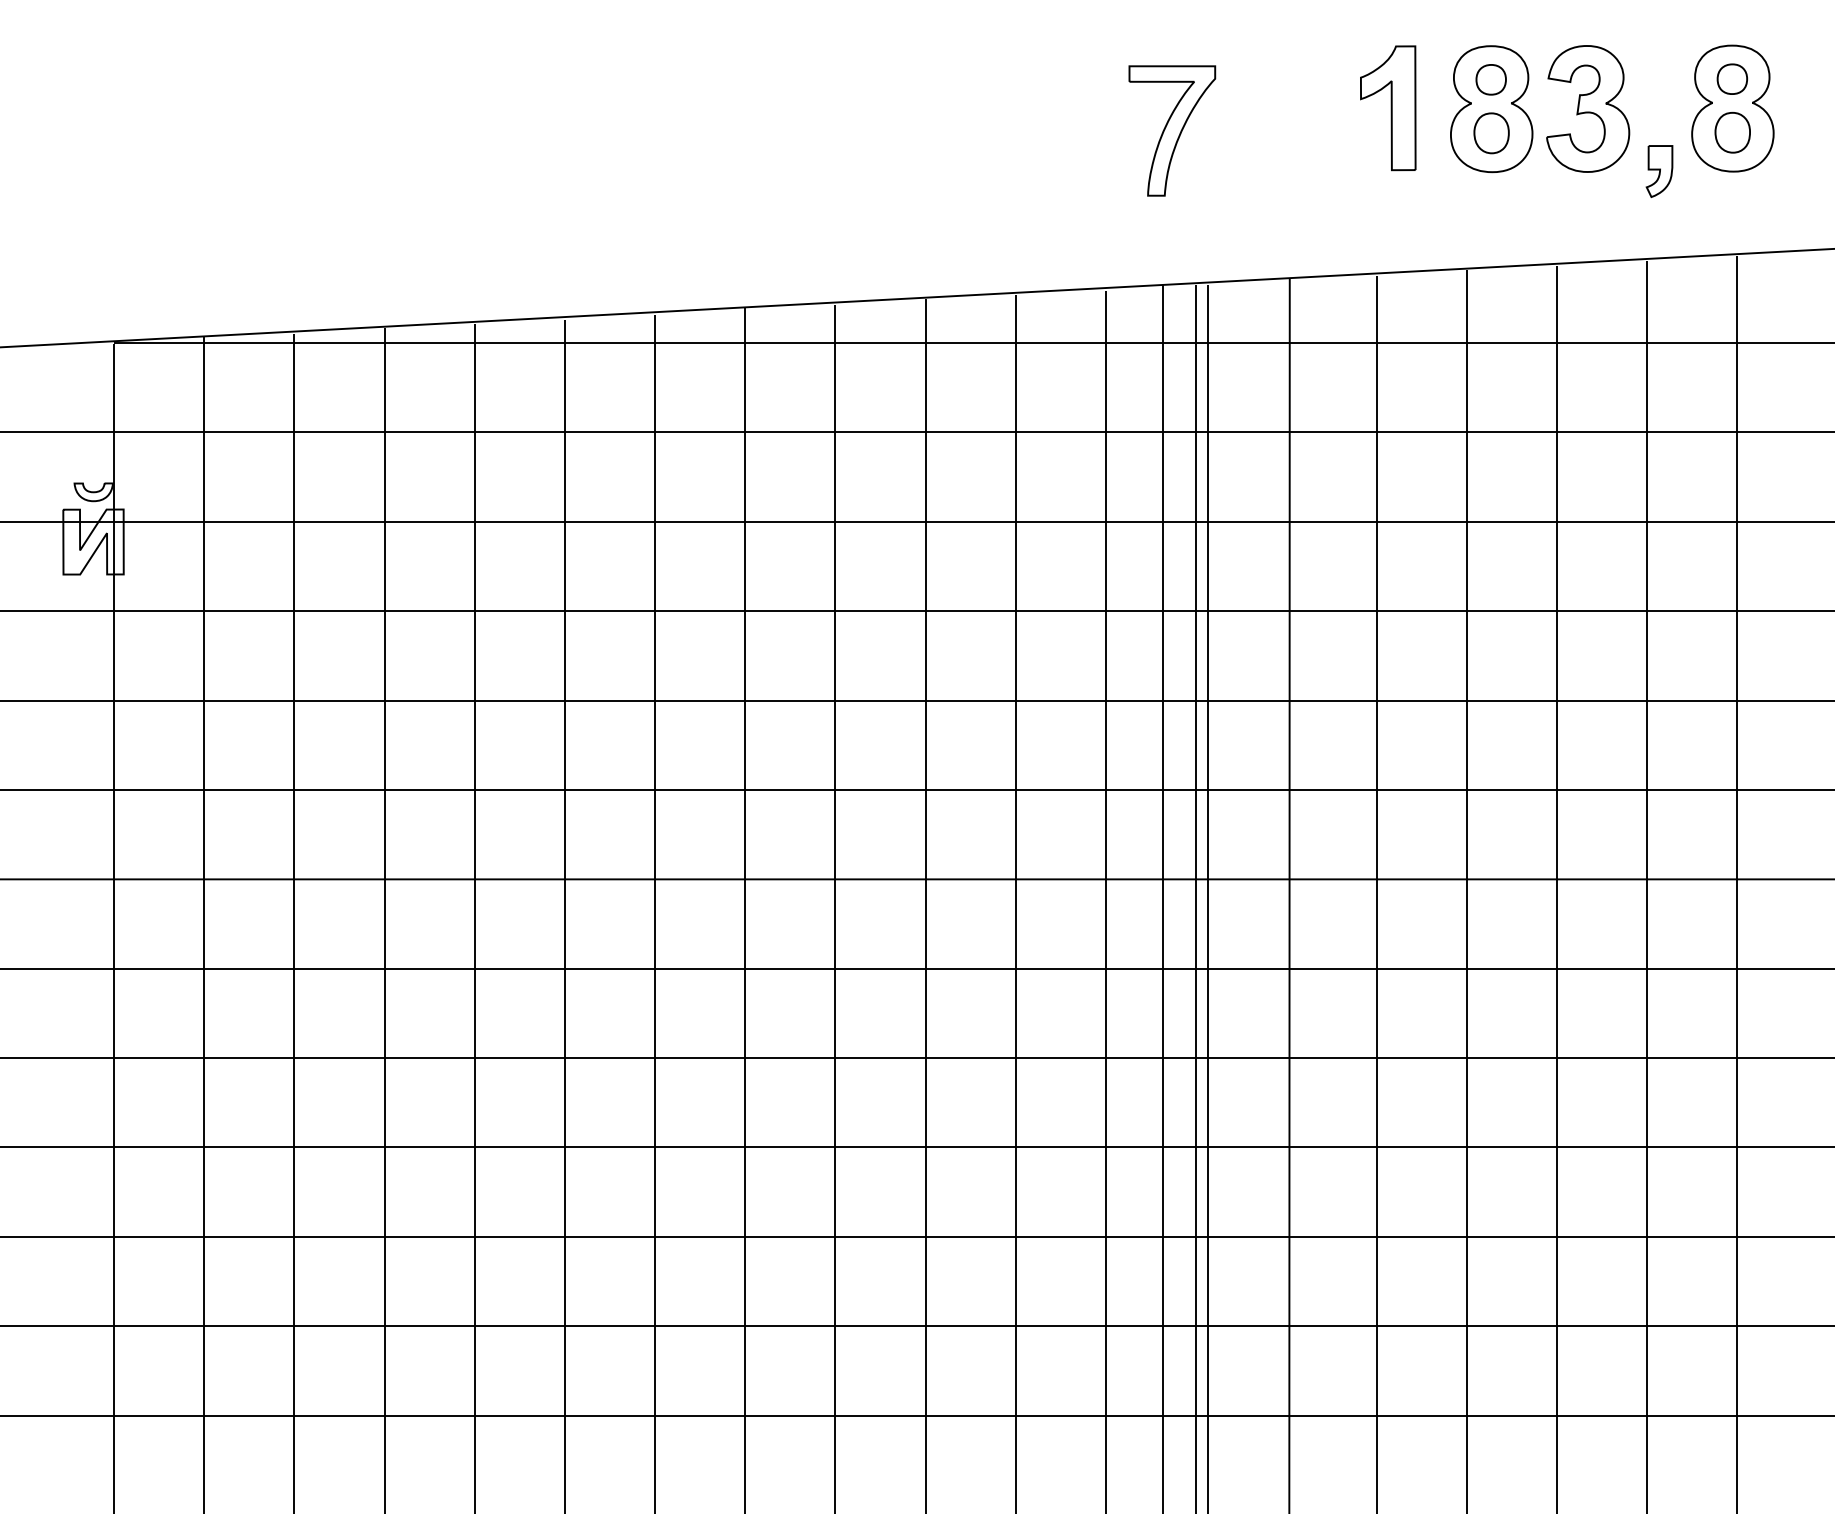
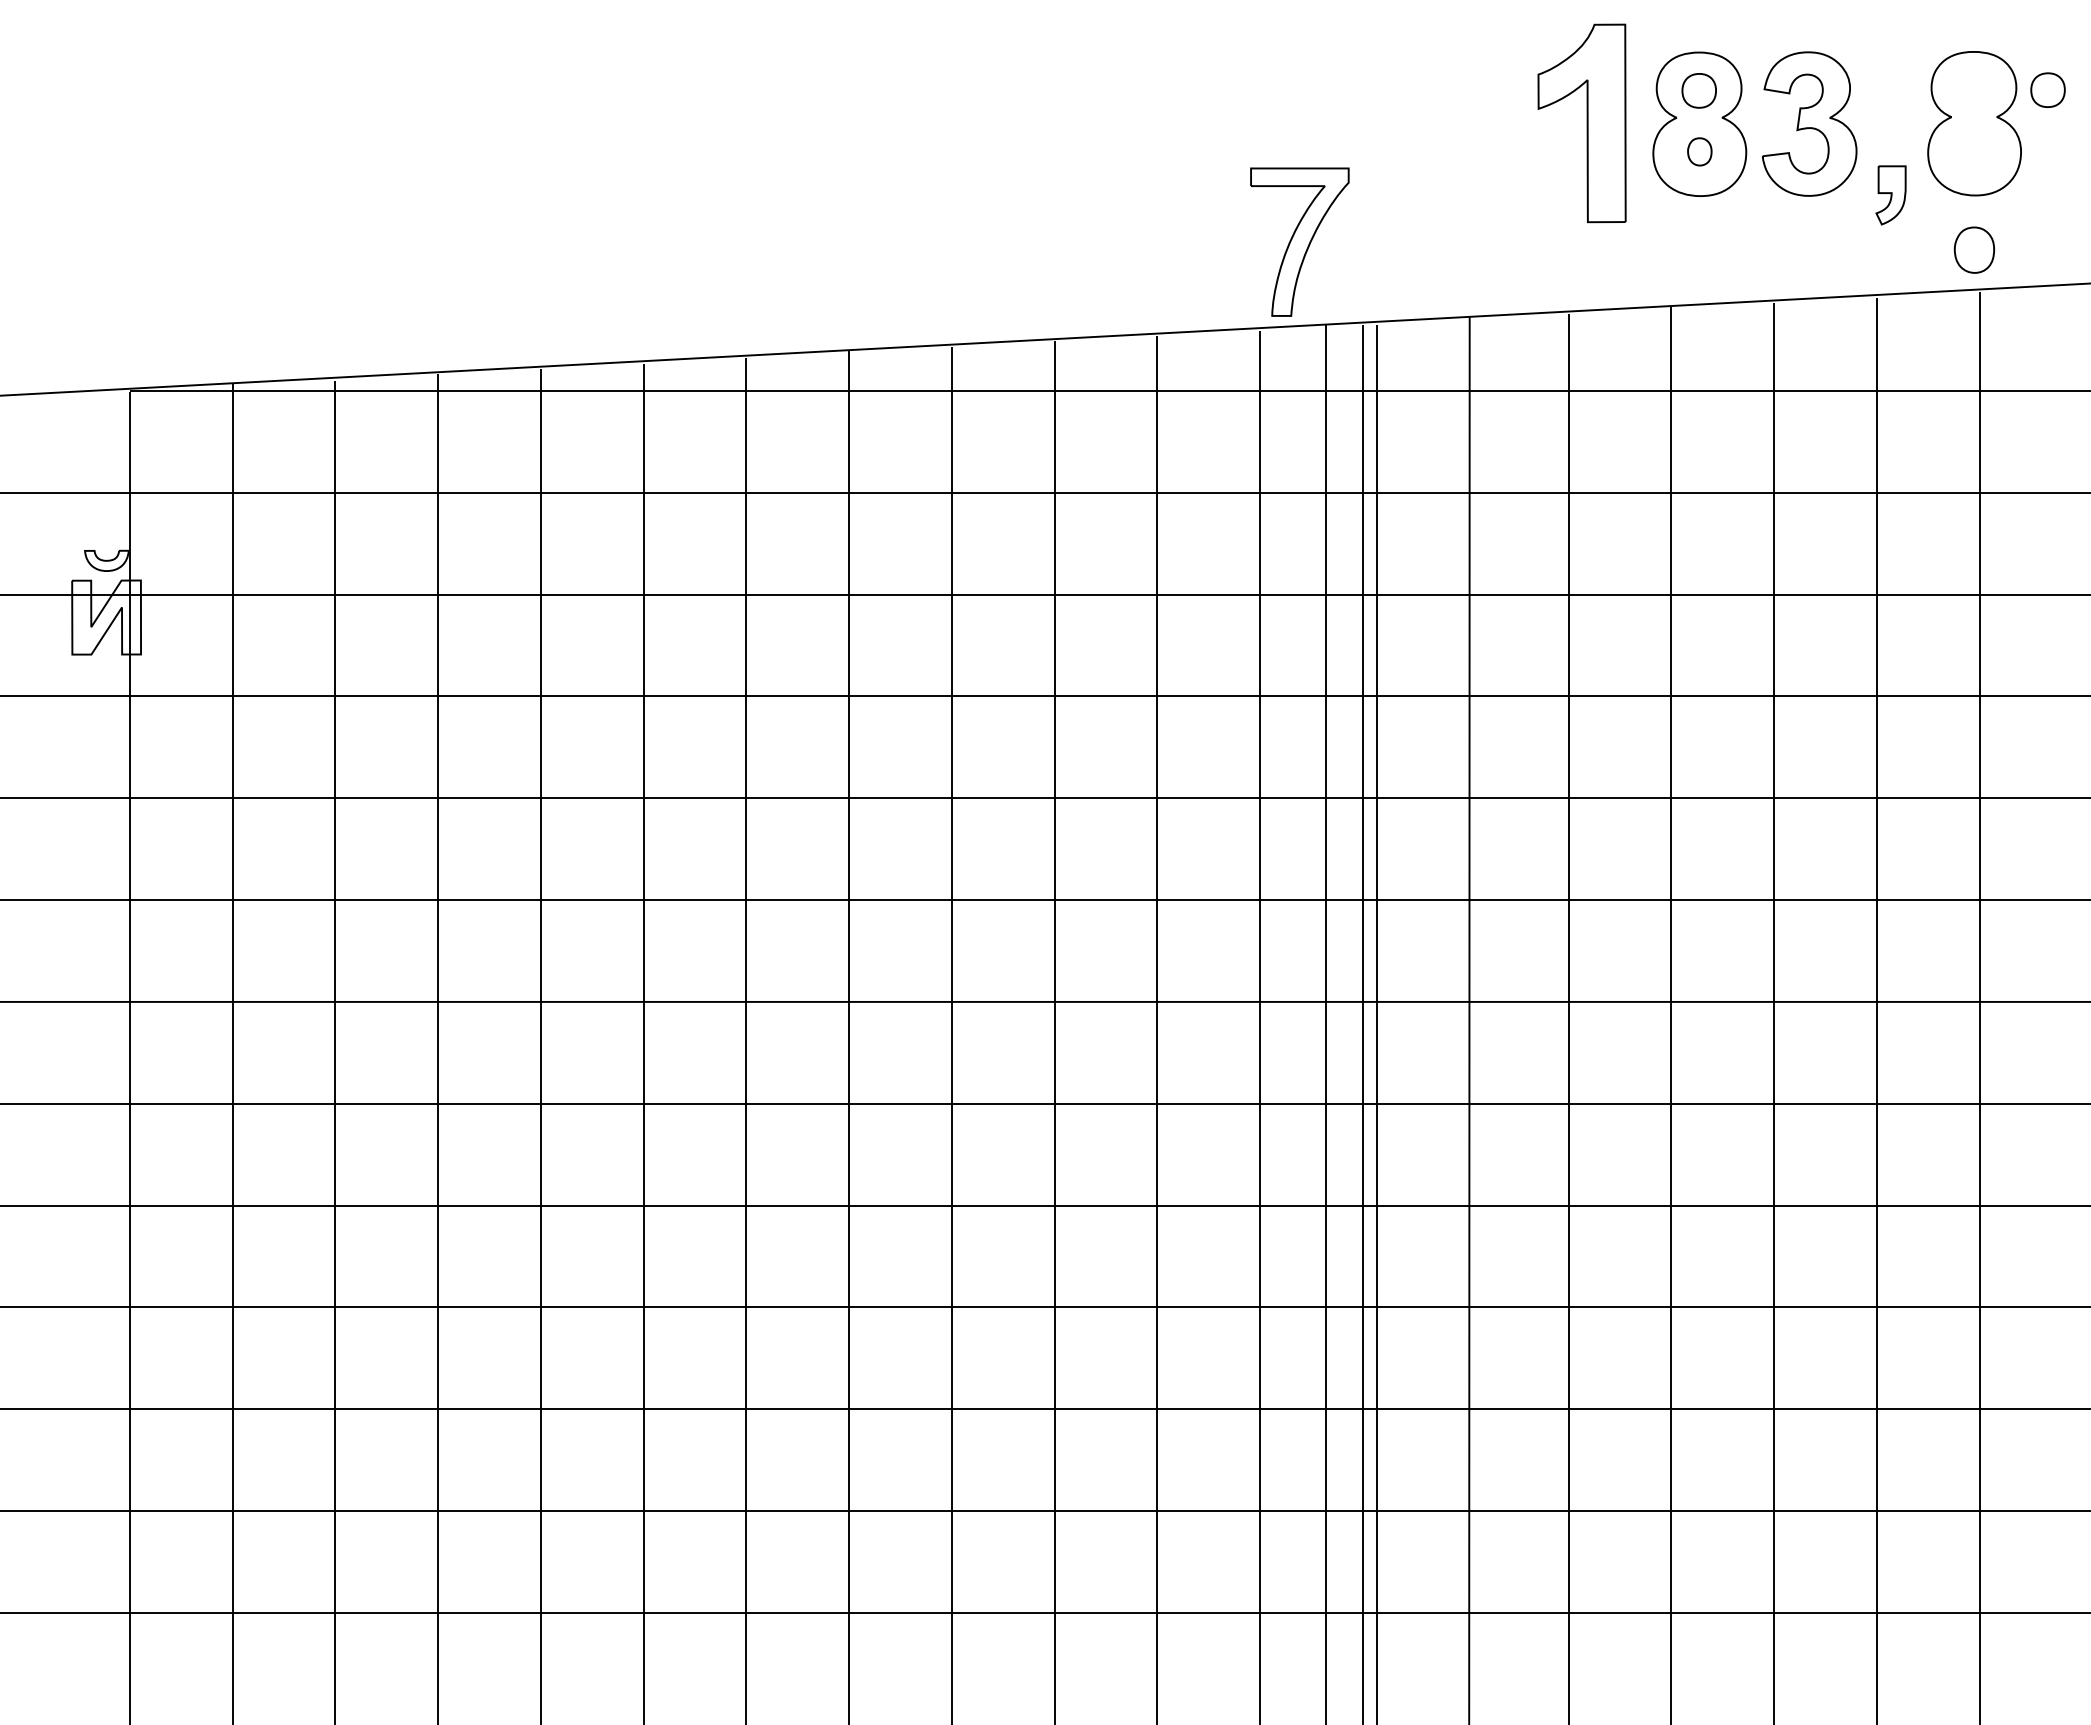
part: (1731, 78) -> (2047, 89), moved
part: (1387, 107) -> (1581, 122), size x1.4
part: (1172, 130) -> (1299, 241), moved
part: (1732, 132) -> (1974, 249), moved
part: (1491, 133) -> (1699, 151), size x0.6

